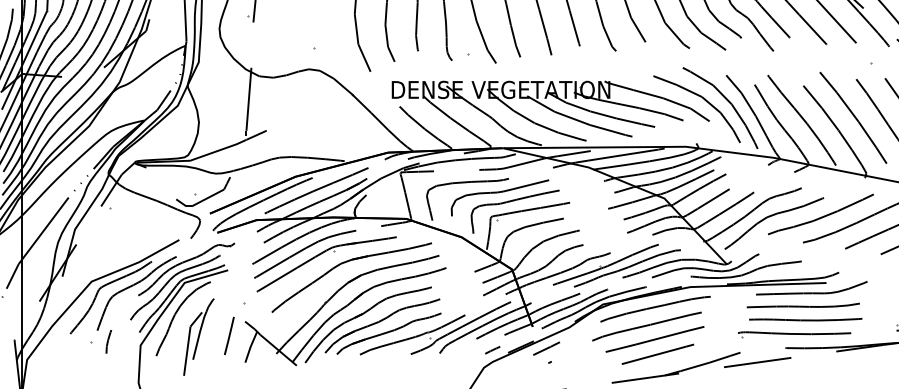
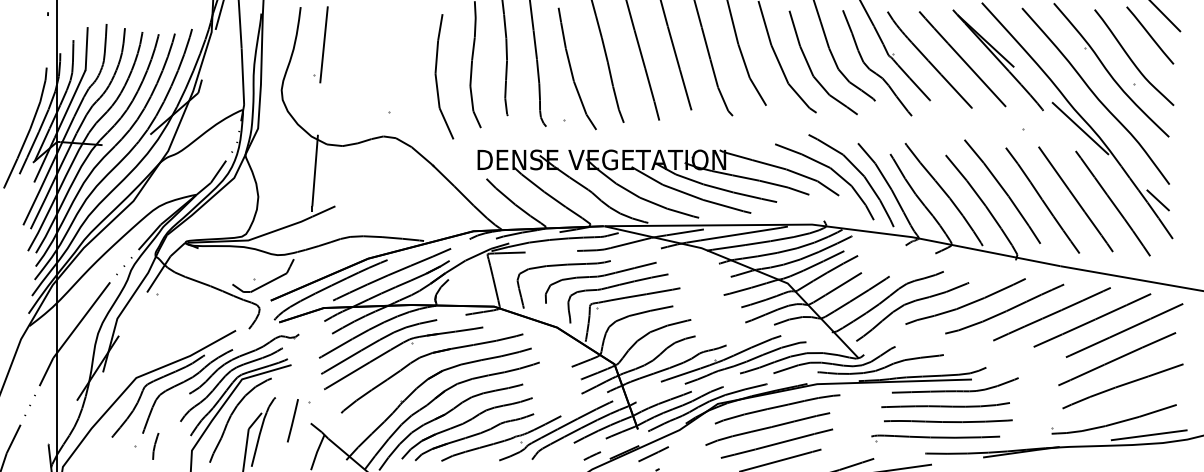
line: (229, 335) -> (292, 420), moved

